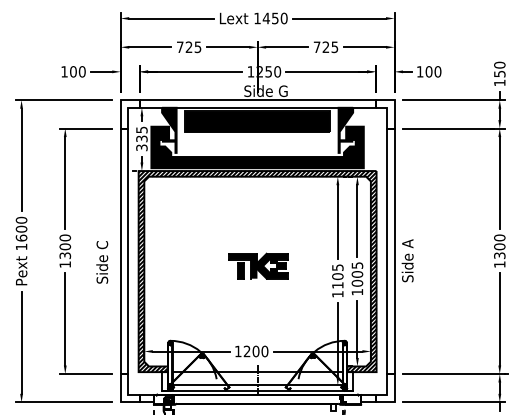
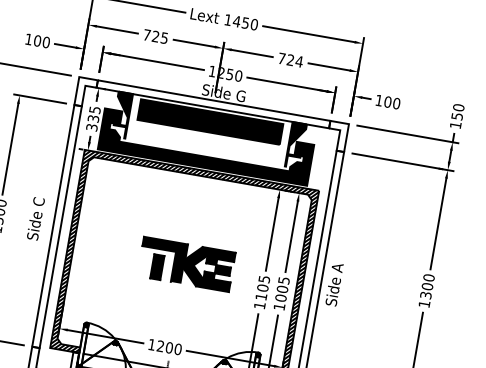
text: (334, 47) -> (298, 61), 725 -> 724
text: (102, 262) -> (36, 219), moved
part: (258, 265) -> (186, 263), size x1.6

